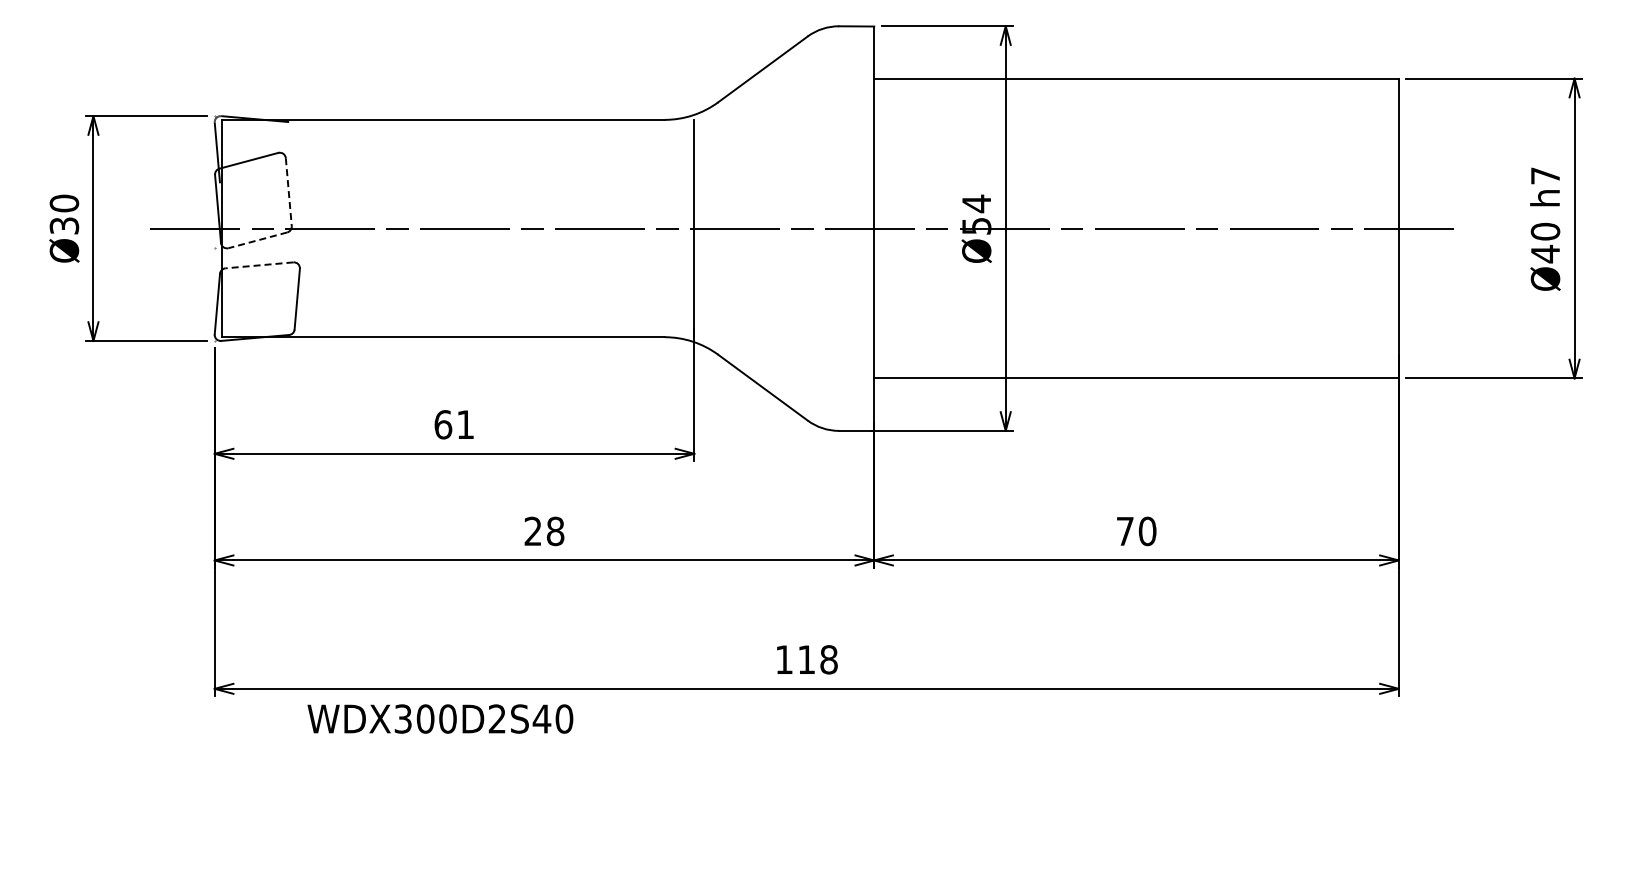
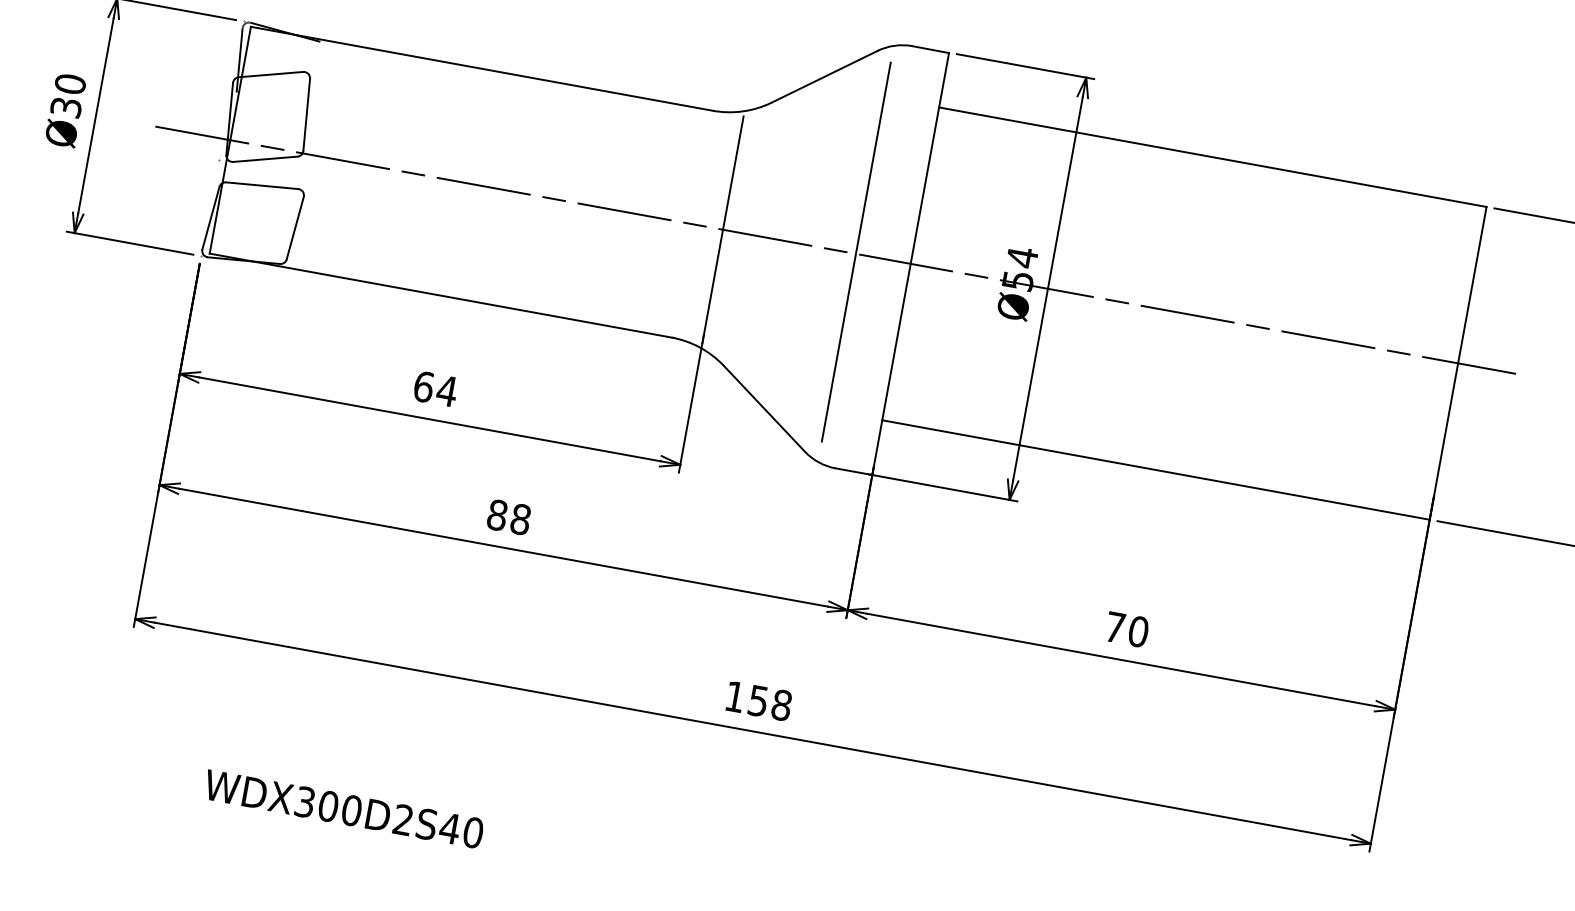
line: (288, 192) -> (306, 115), dashed -> solid
line: (821, 226) -> (856, 251), added
line: (257, 240) -> (264, 159), dashed -> solid
line: (258, 265) -> (261, 185), dashed -> solid
text: (465, 424) -> (447, 390), 61 -> 64
text: (532, 531) -> (496, 515), 28 -> 88
text: (806, 659) -> (758, 700), 118 -> 158
text: (440, 718) -> (344, 808), moved

